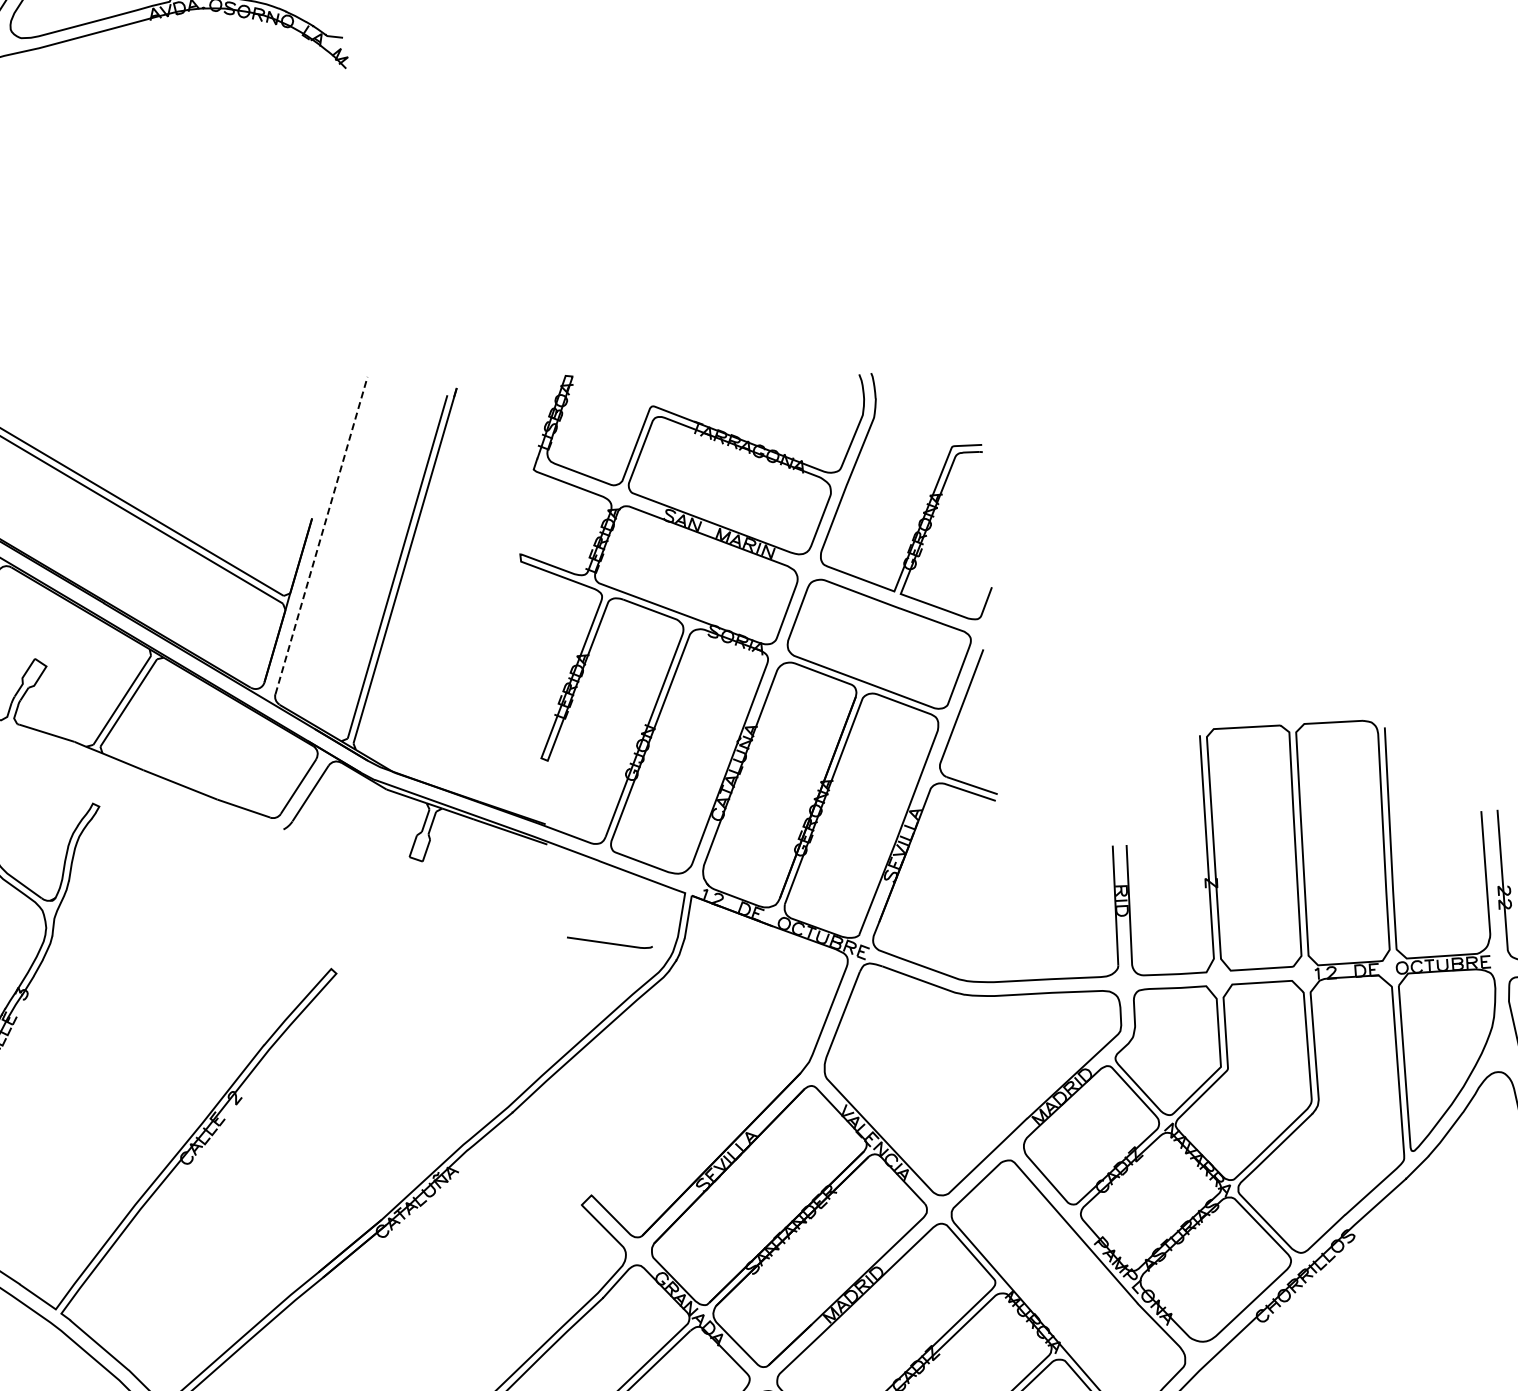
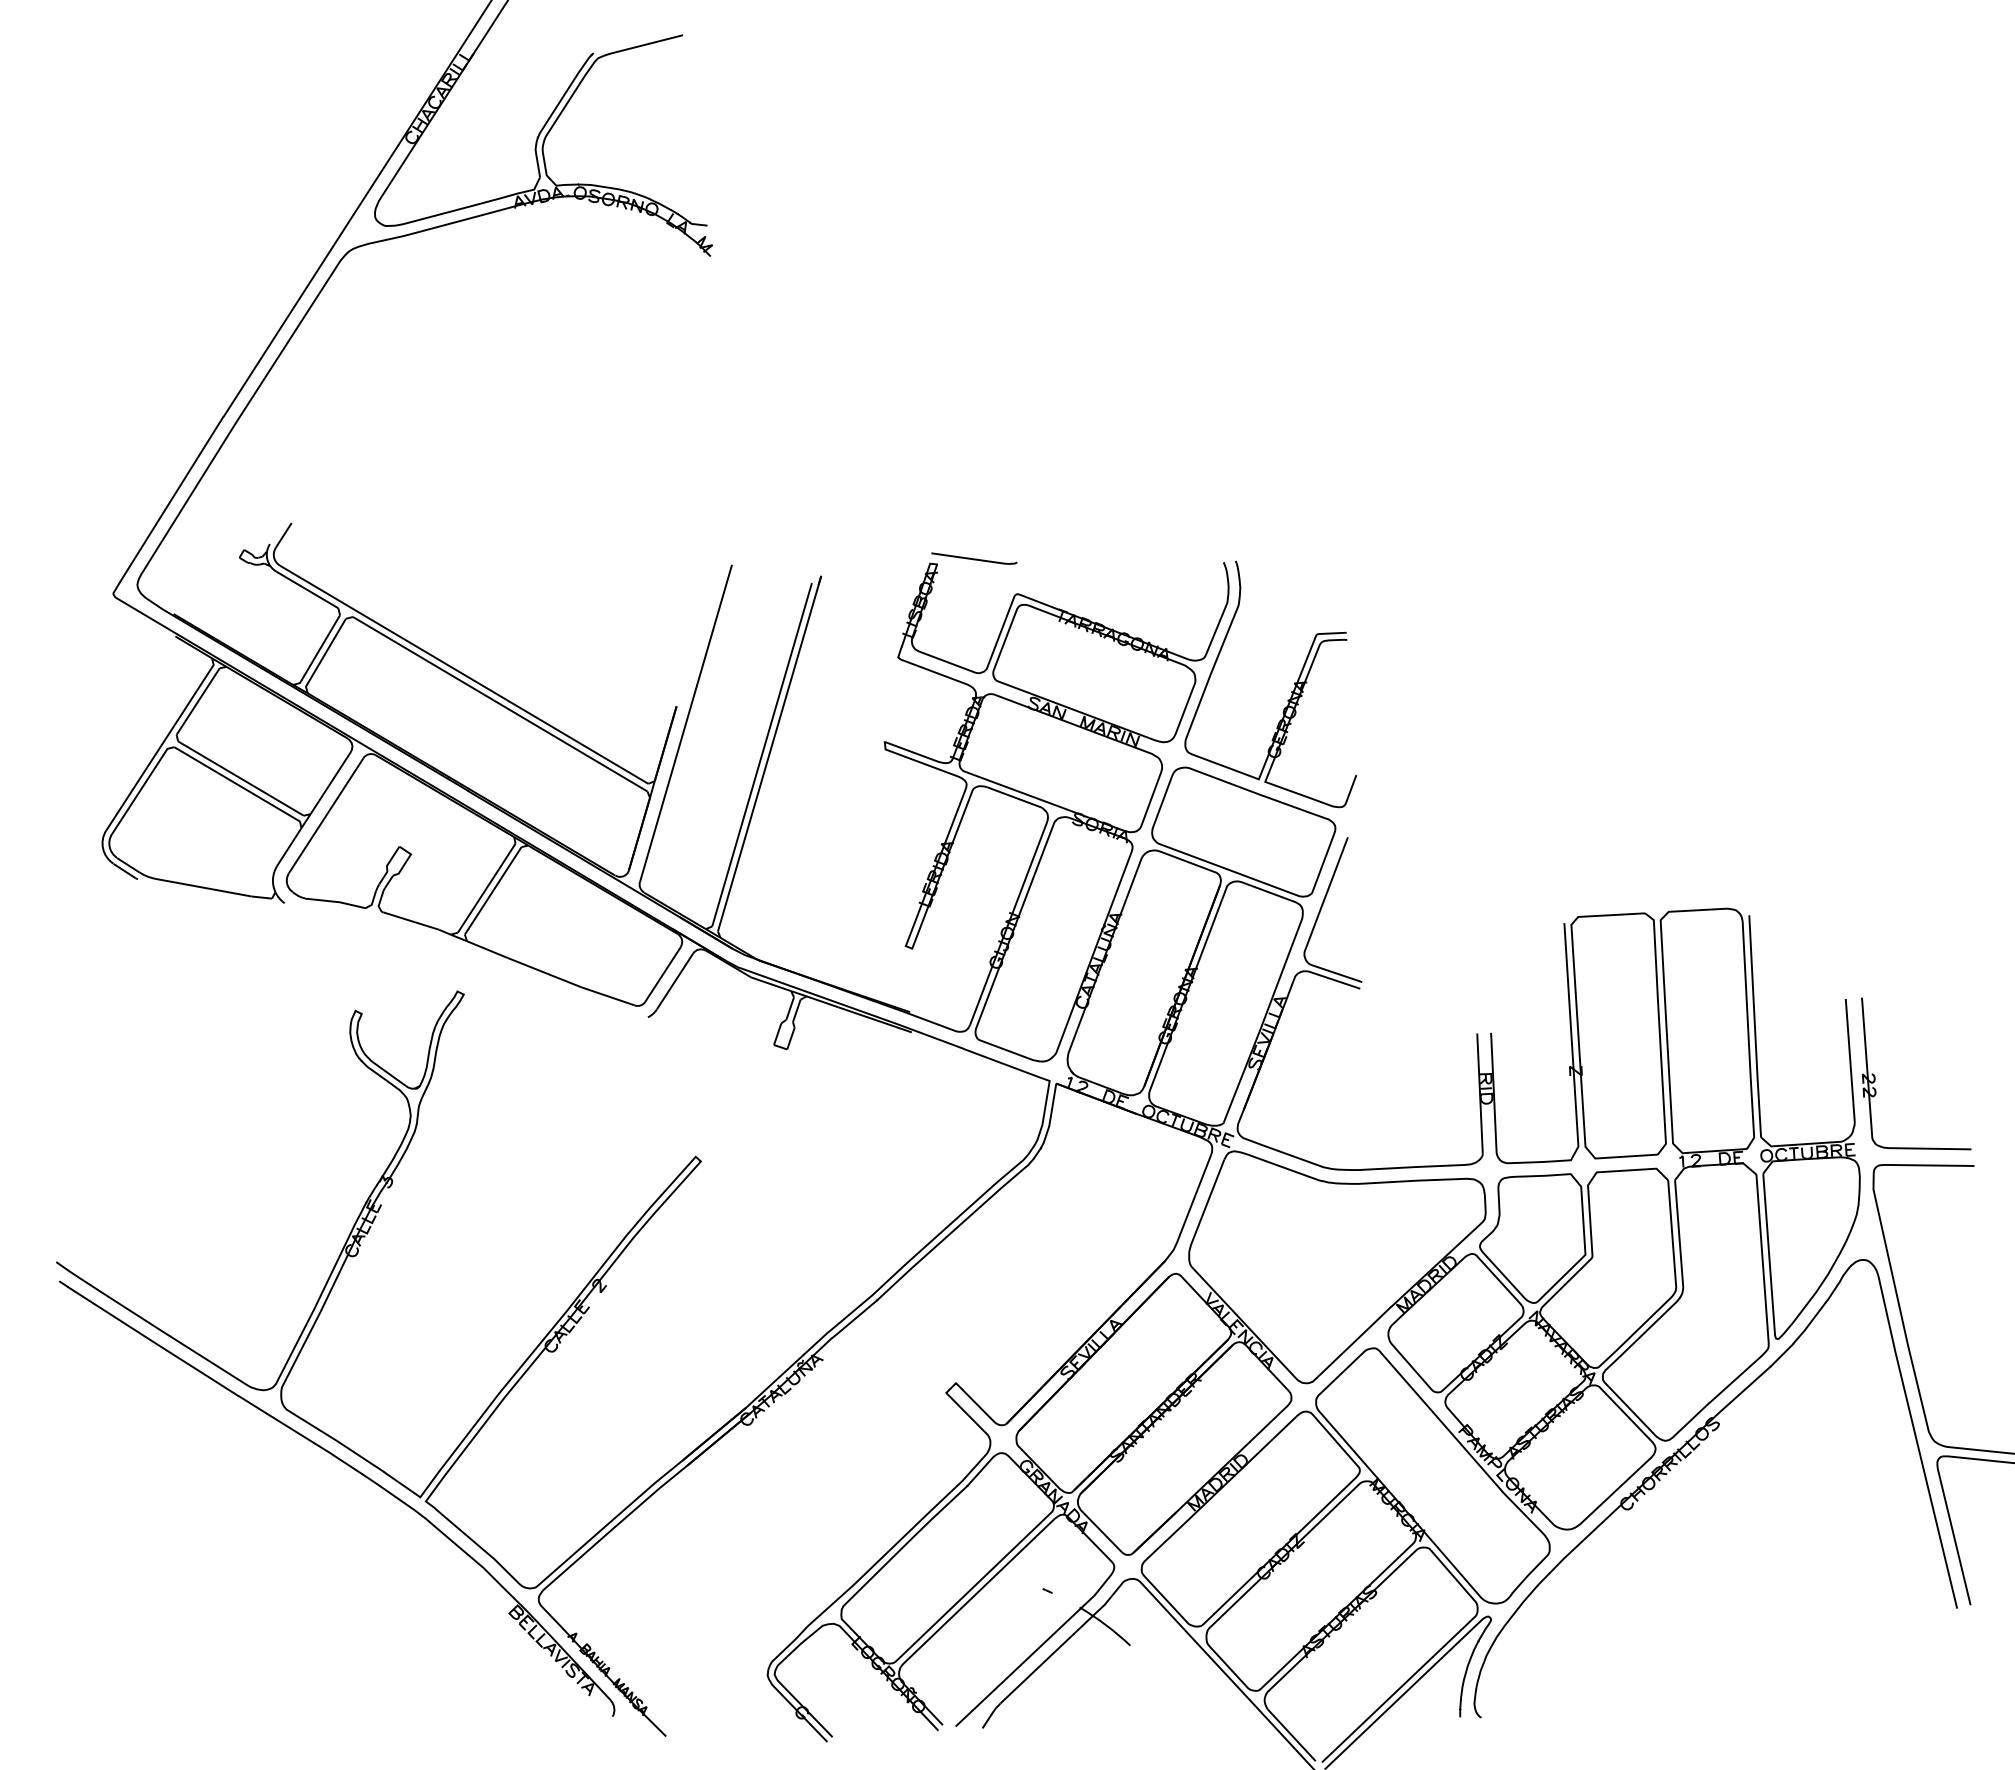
line: (322, 534) -> (686, 722), dashed -> solid
curve: (610, 942) -> (974, 558), moved

